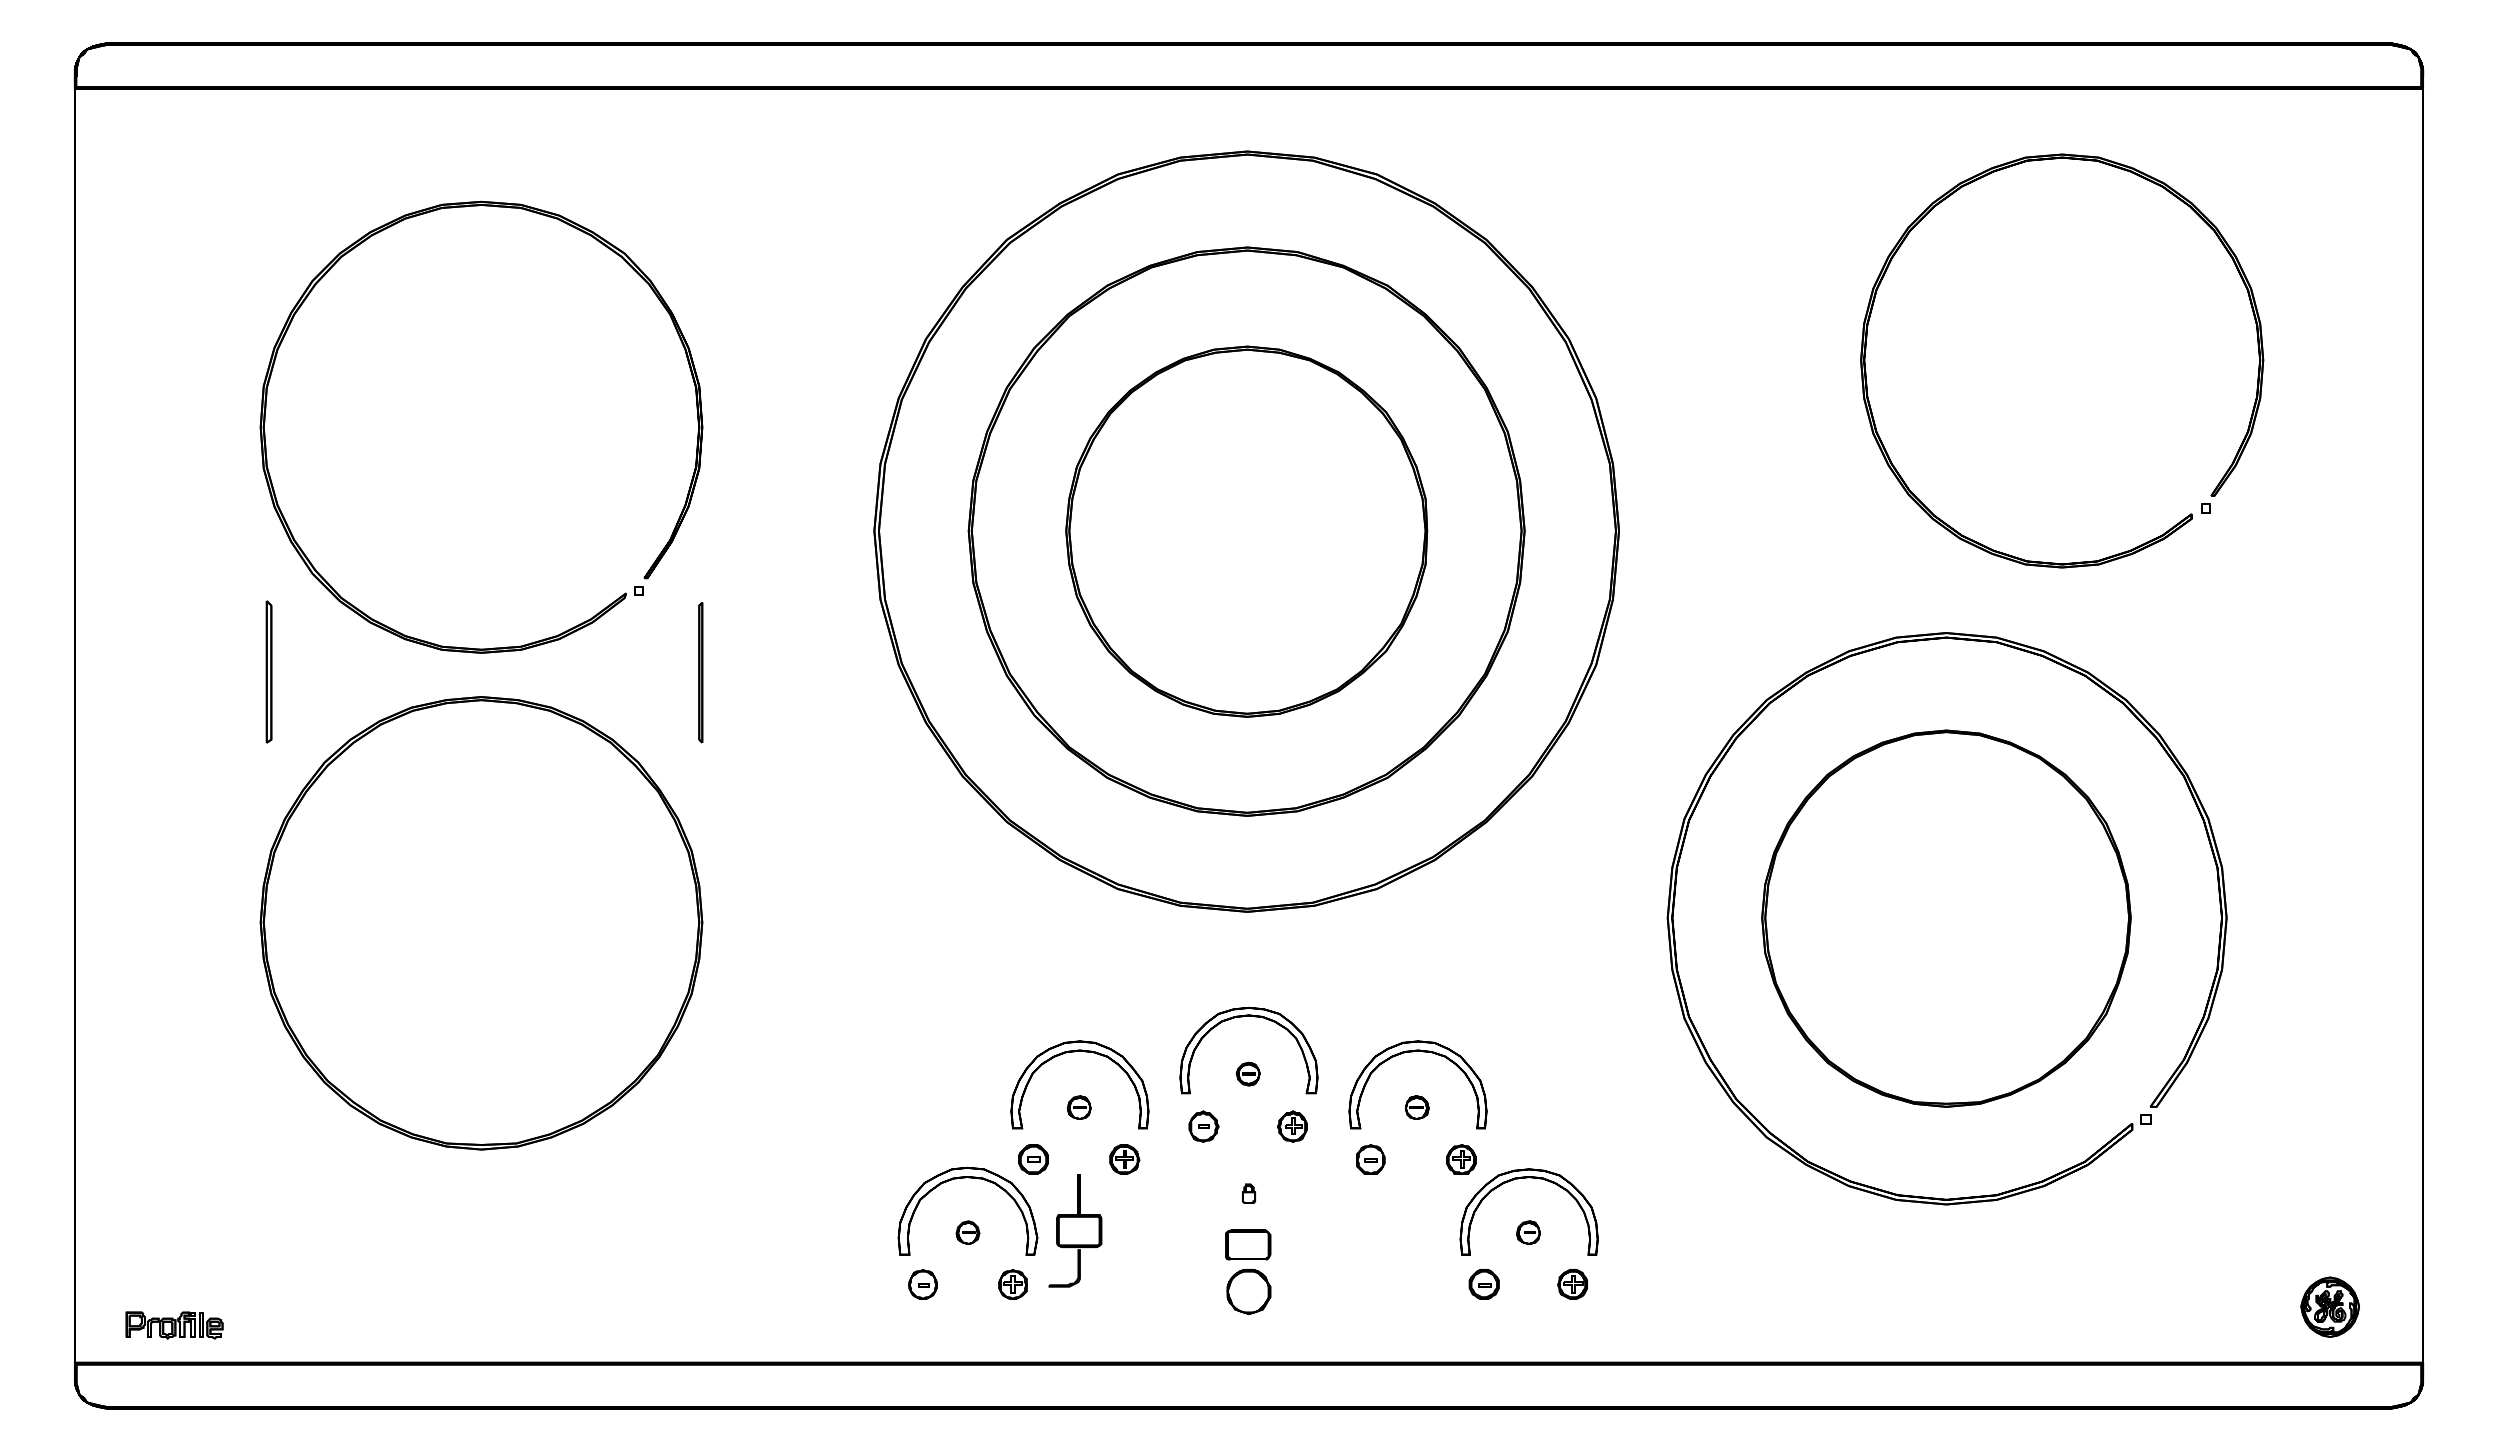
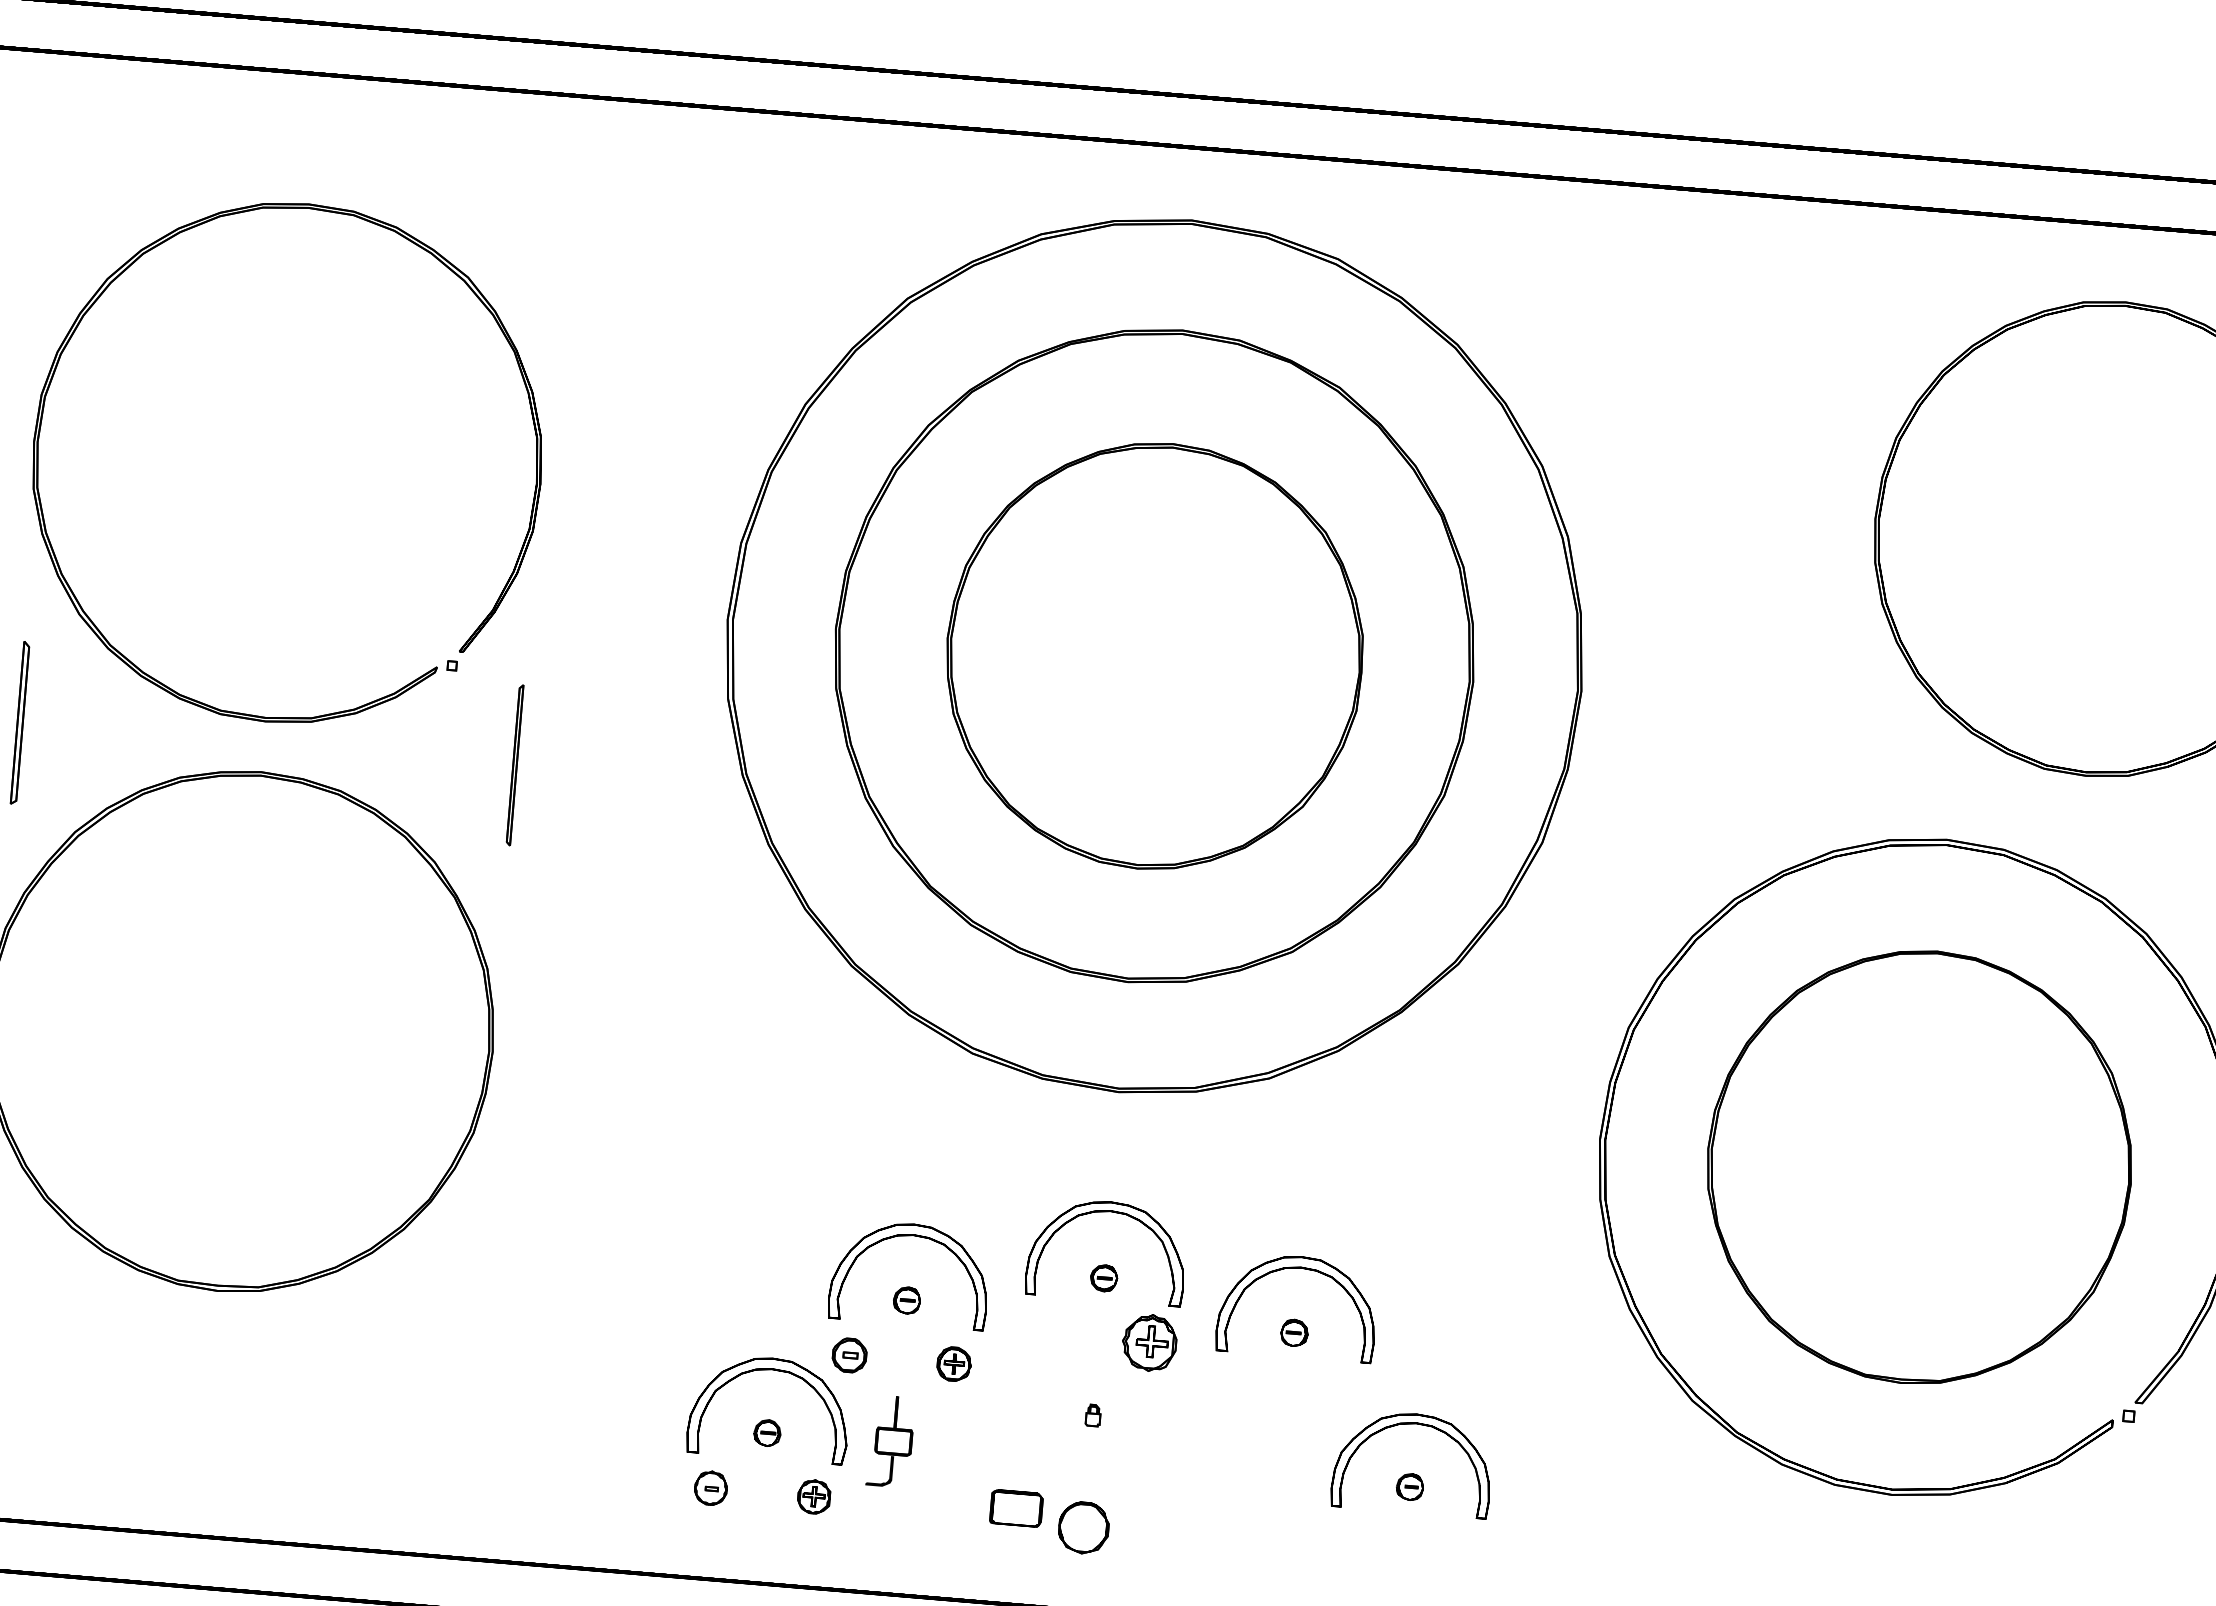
part: (1203, 1126) -> (1047, 1334), removed
part: (1292, 1126) -> (1149, 1342), size x1.6
part: (1370, 1159) -> (1235, 1387), removed
part: (1461, 1159) -> (1340, 1396), removed
part: (1075, 1230) -> (890, 1440), size x0.7
part: (1248, 1244) -> (1016, 1508), moved
part: (1483, 1284) -> (1353, 1542), removed
part: (1572, 1284) -> (1455, 1550), removed

